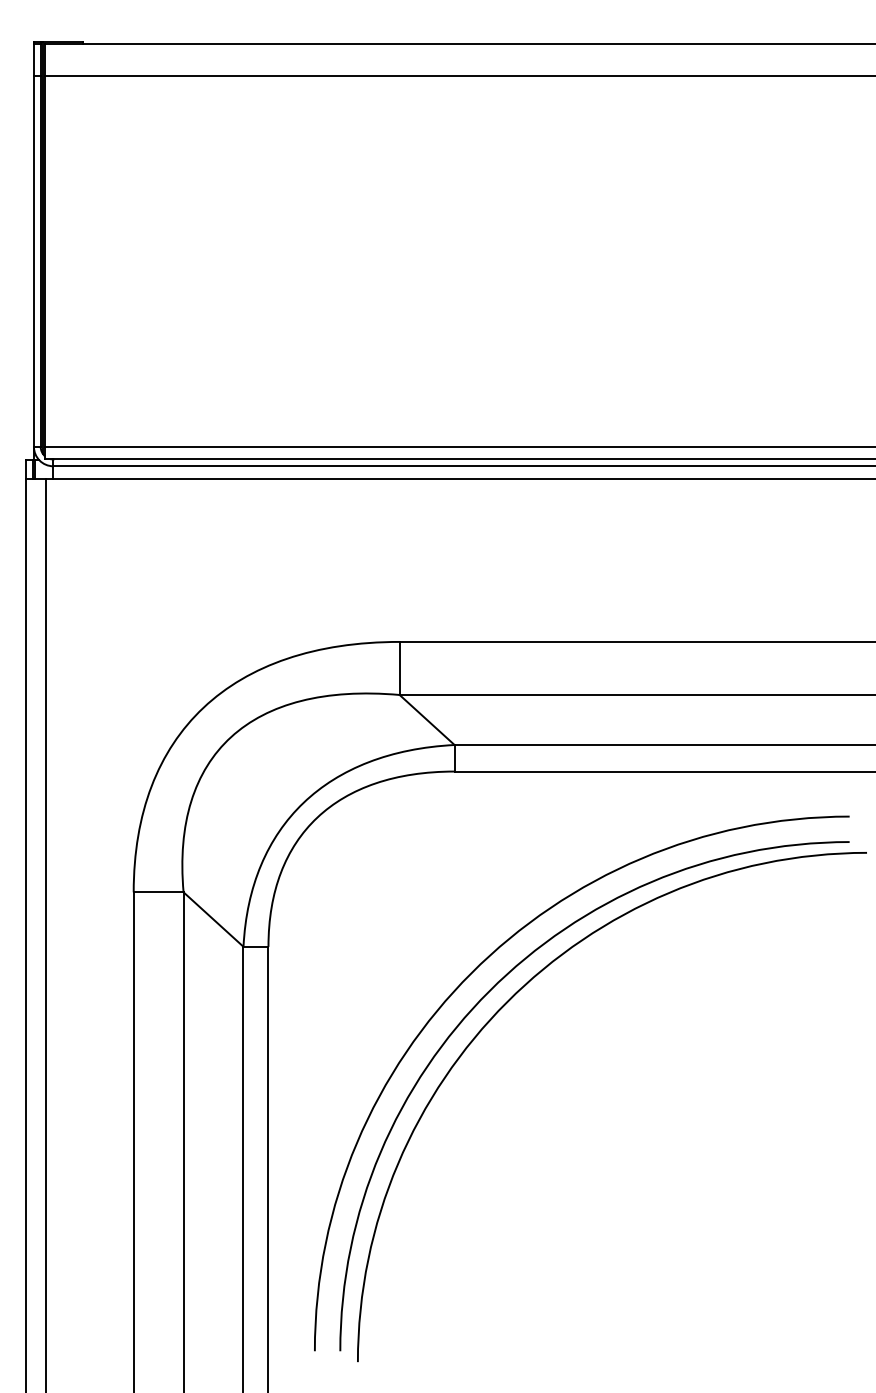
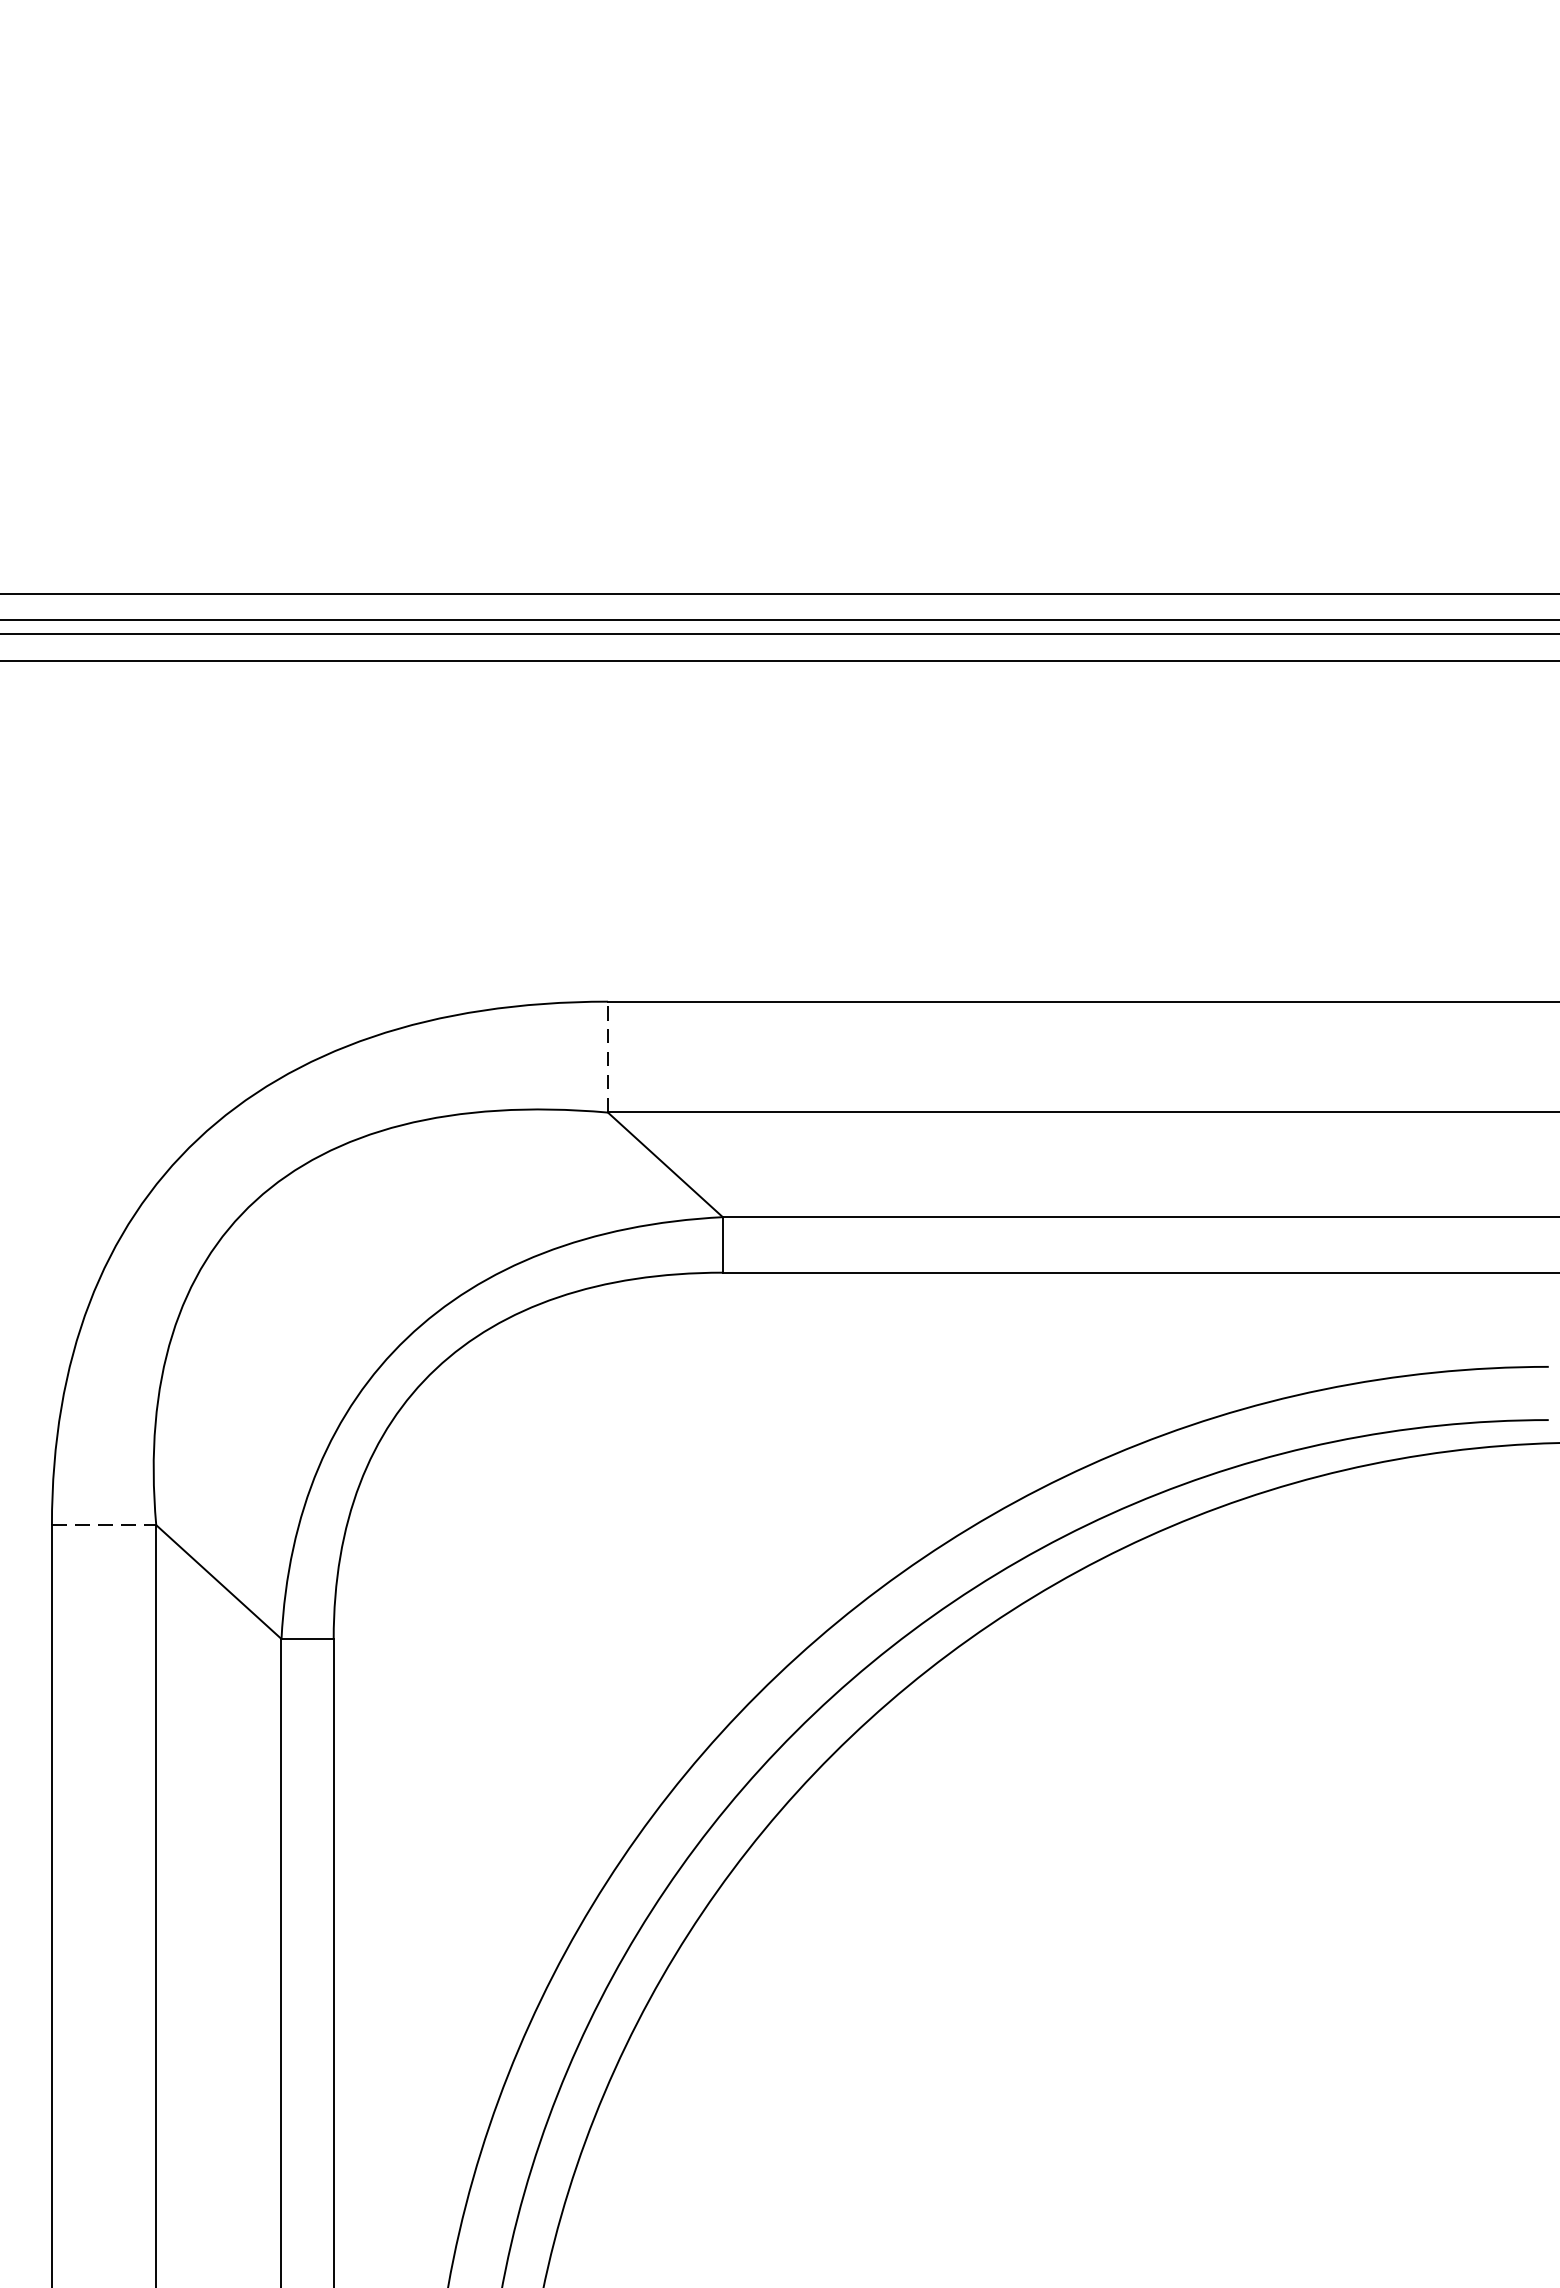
line: (399, 667) -> (607, 1055), solid -> dashed
line: (158, 892) -> (103, 1525), solid -> dashed

